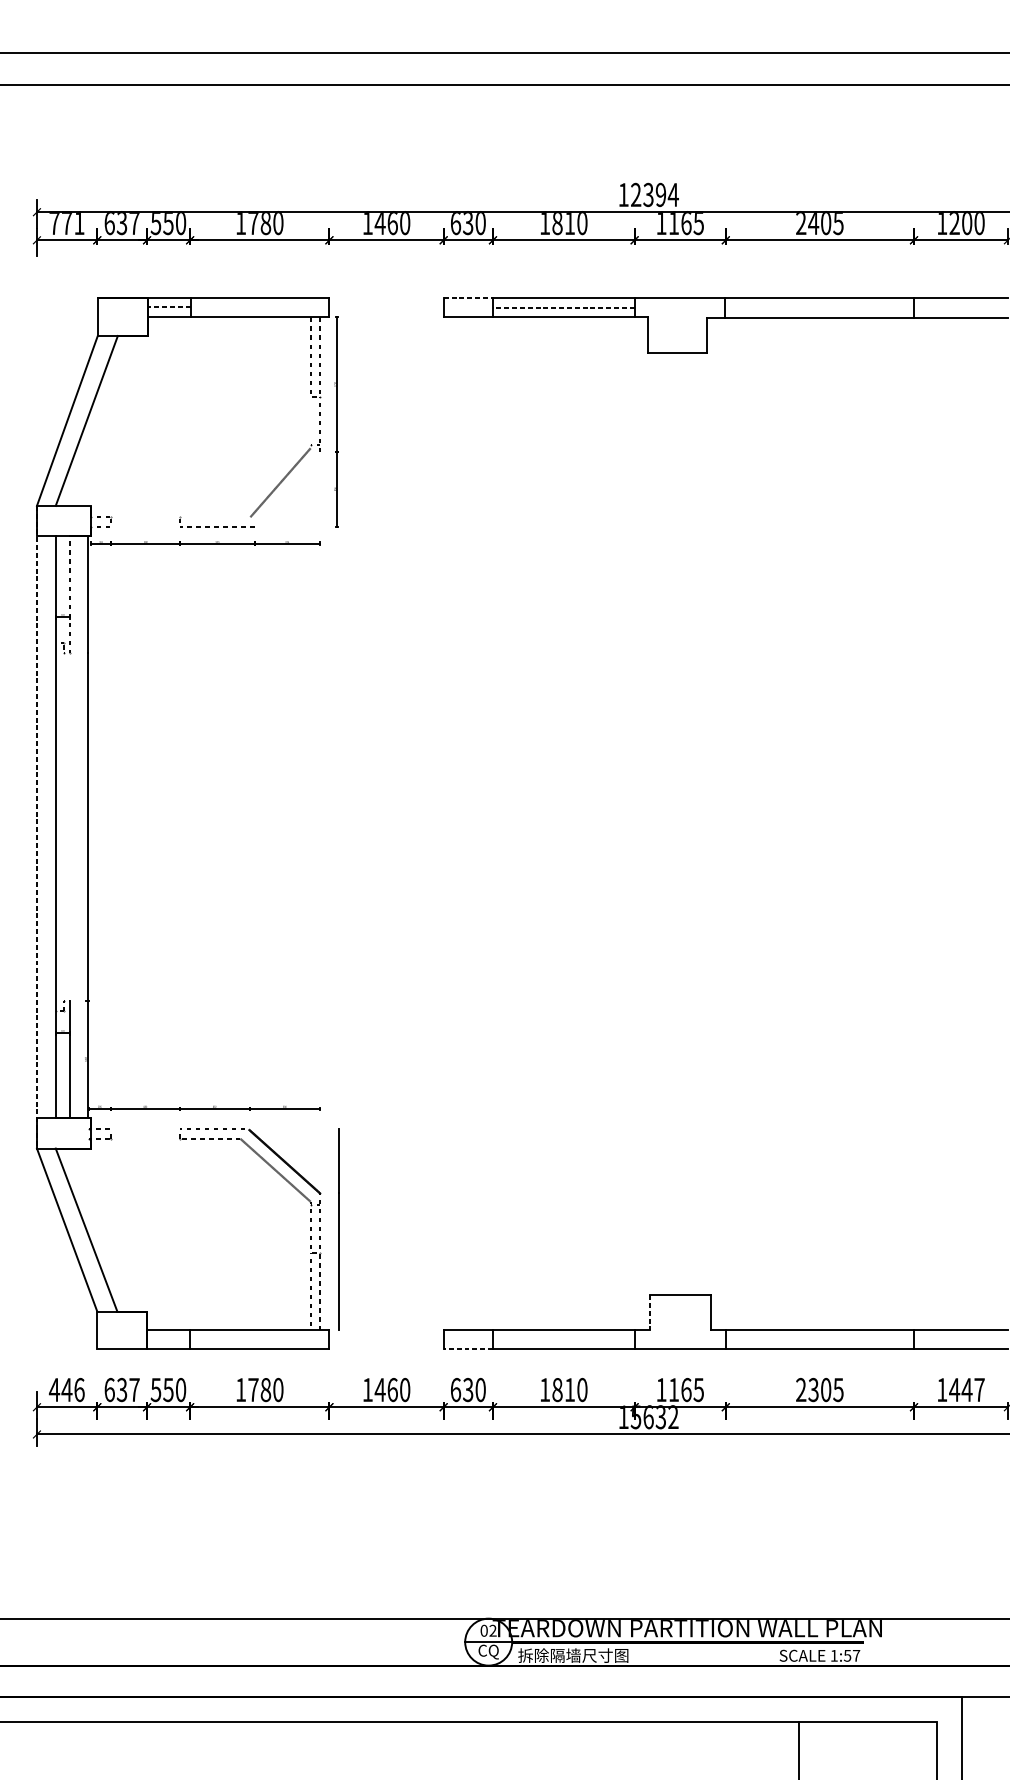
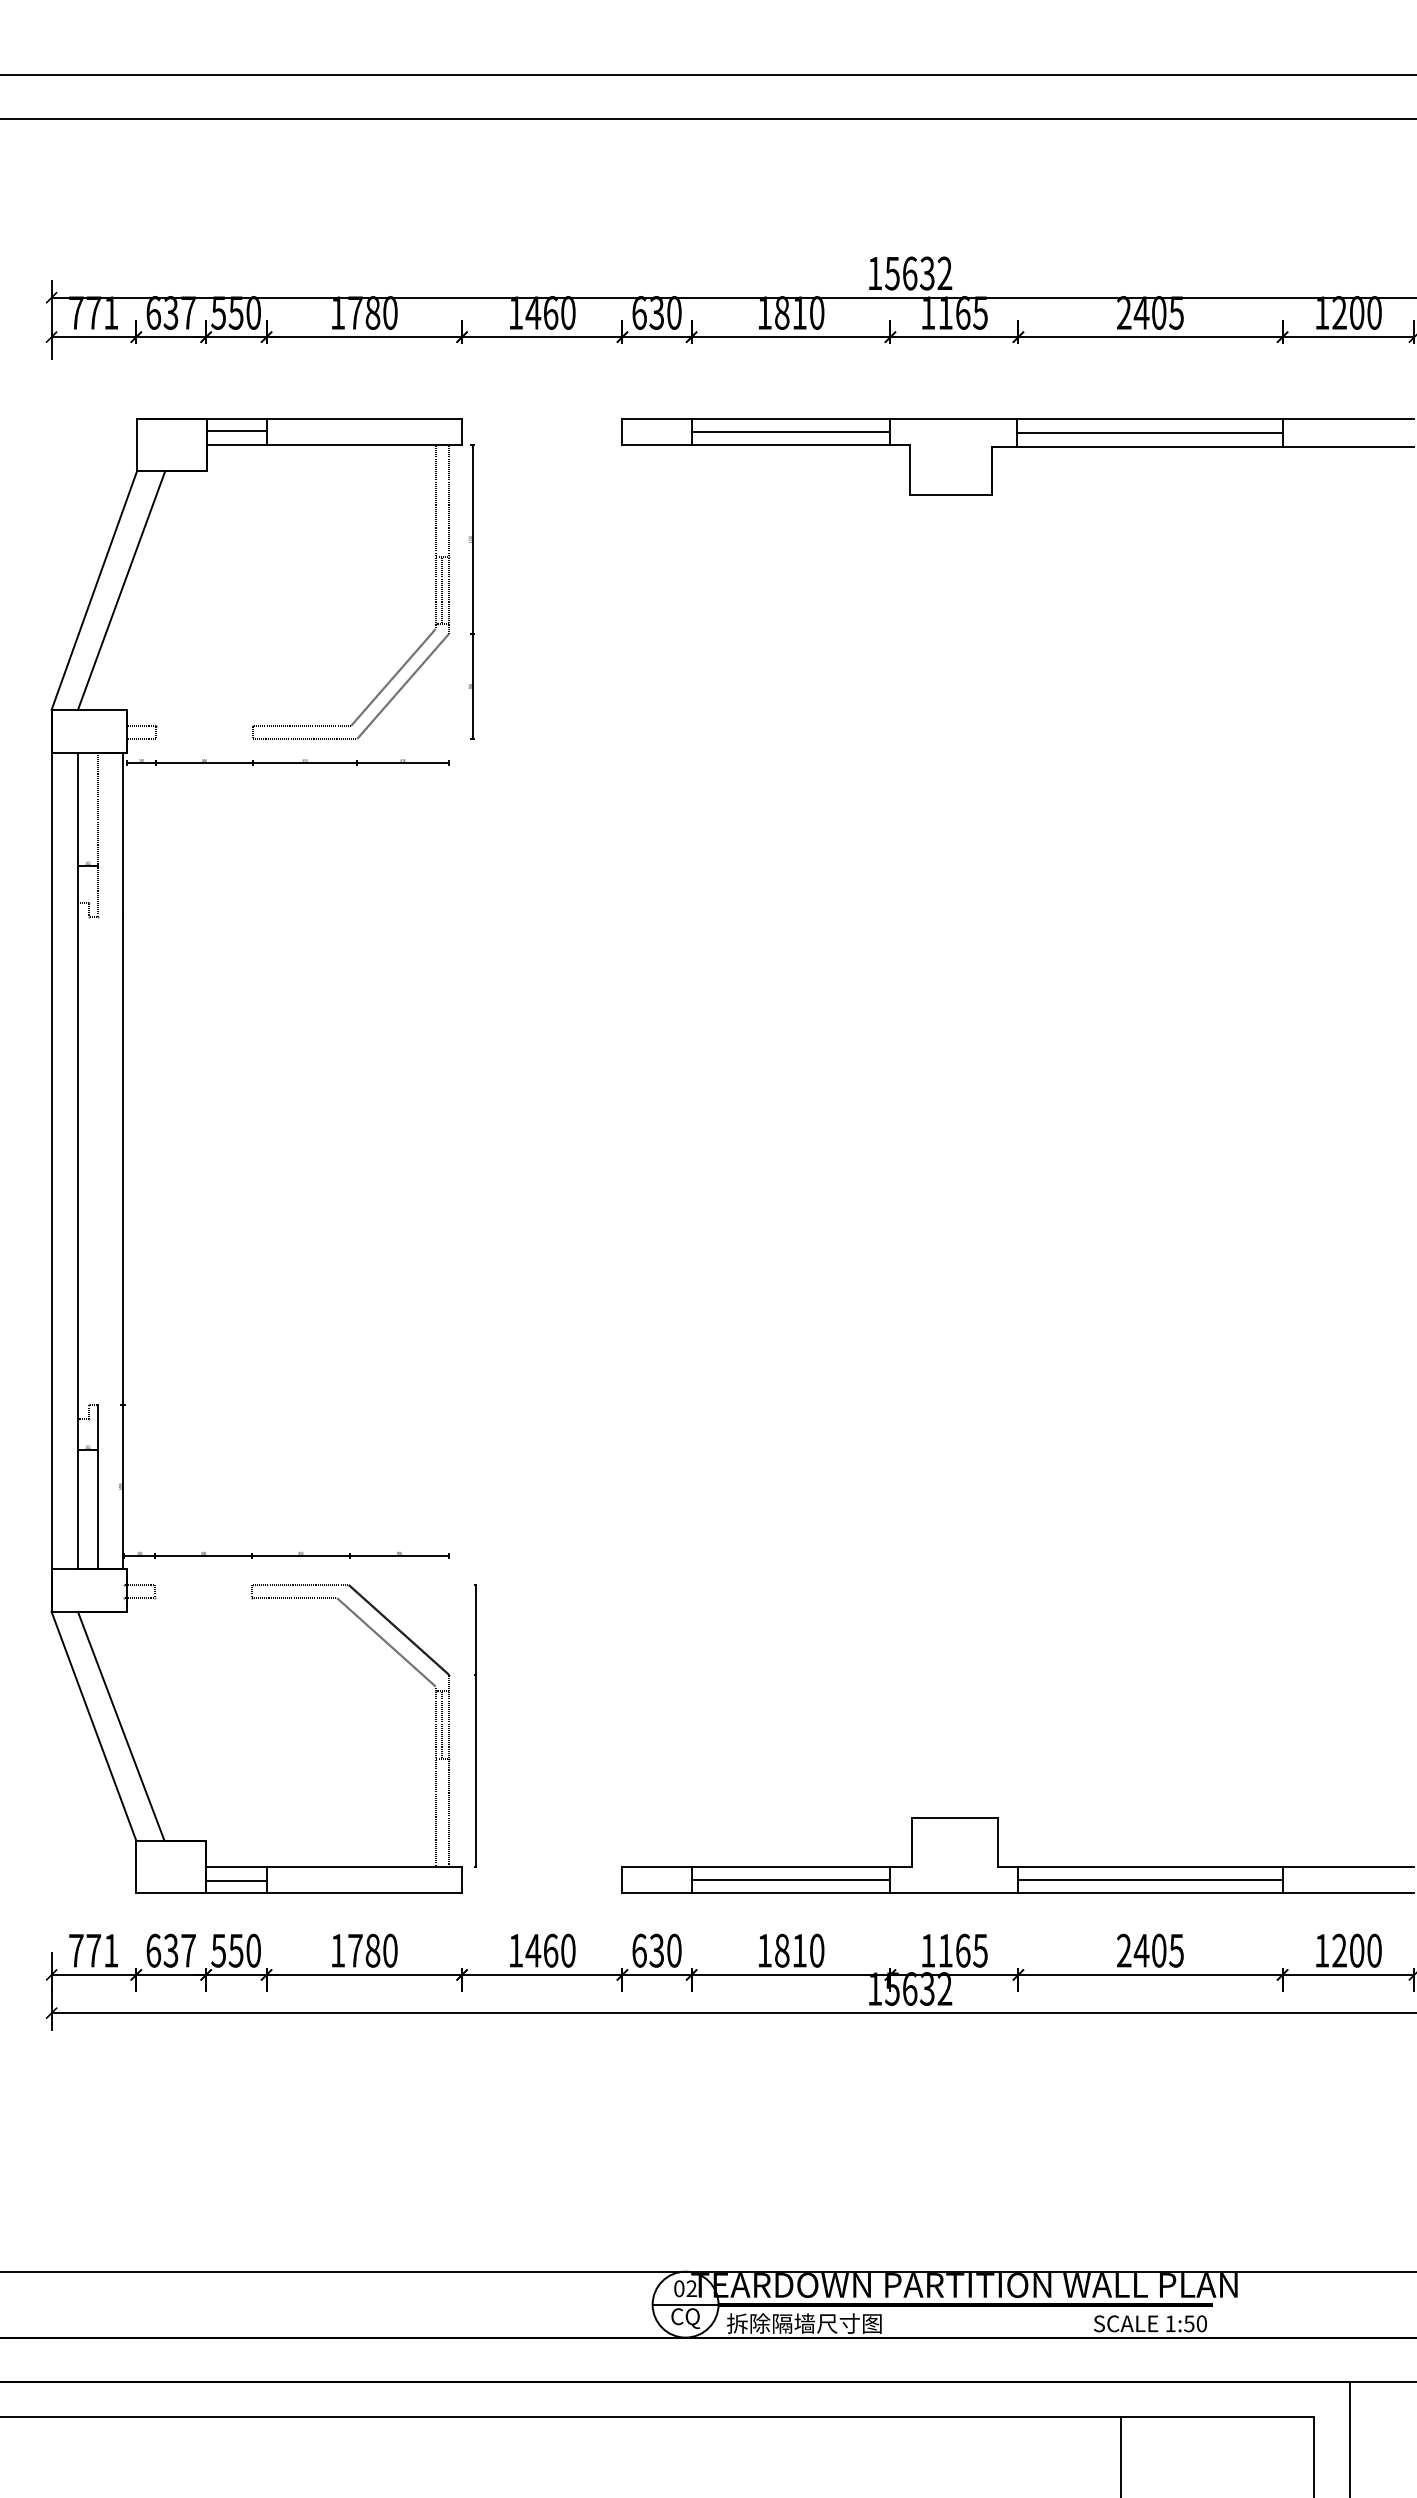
text: (654, 194) -> (918, 273), 12394 -> 15632
line: (468, 298) -> (657, 418), dashed -> solid
line: (168, 306) -> (236, 430), dashed -> solid
line: (563, 307) -> (790, 431), dashed -> solid
line: (819, 308) -> (1149, 432), added
line: (310, 420) -> (435, 590), added
line: (315, 420) -> (442, 590), added
line: (286, 489) -> (402, 686), added
line: (215, 517) -> (301, 725), added
line: (36, 826) -> (51, 1160), dashed -> solid
line: (315, 1228) -> (442, 1724), added
line: (649, 1312) -> (911, 1842), dashed -> solid
line: (563, 1339) -> (790, 1880), added
line: (819, 1339) -> (1150, 1880), added
line: (168, 1340) -> (236, 1881), added
line: (468, 1349) -> (657, 1893), dashed -> solid
text: (66, 1389) -> (93, 1950), 446 -> 771
text: (813, 1389) -> (1141, 1950), 2305 -> 2405
text: (966, 1389) -> (1356, 1950), 1447 -> 1200
text: (856, 1655) -> (1201, 2323), 1:57 -> 1:50

